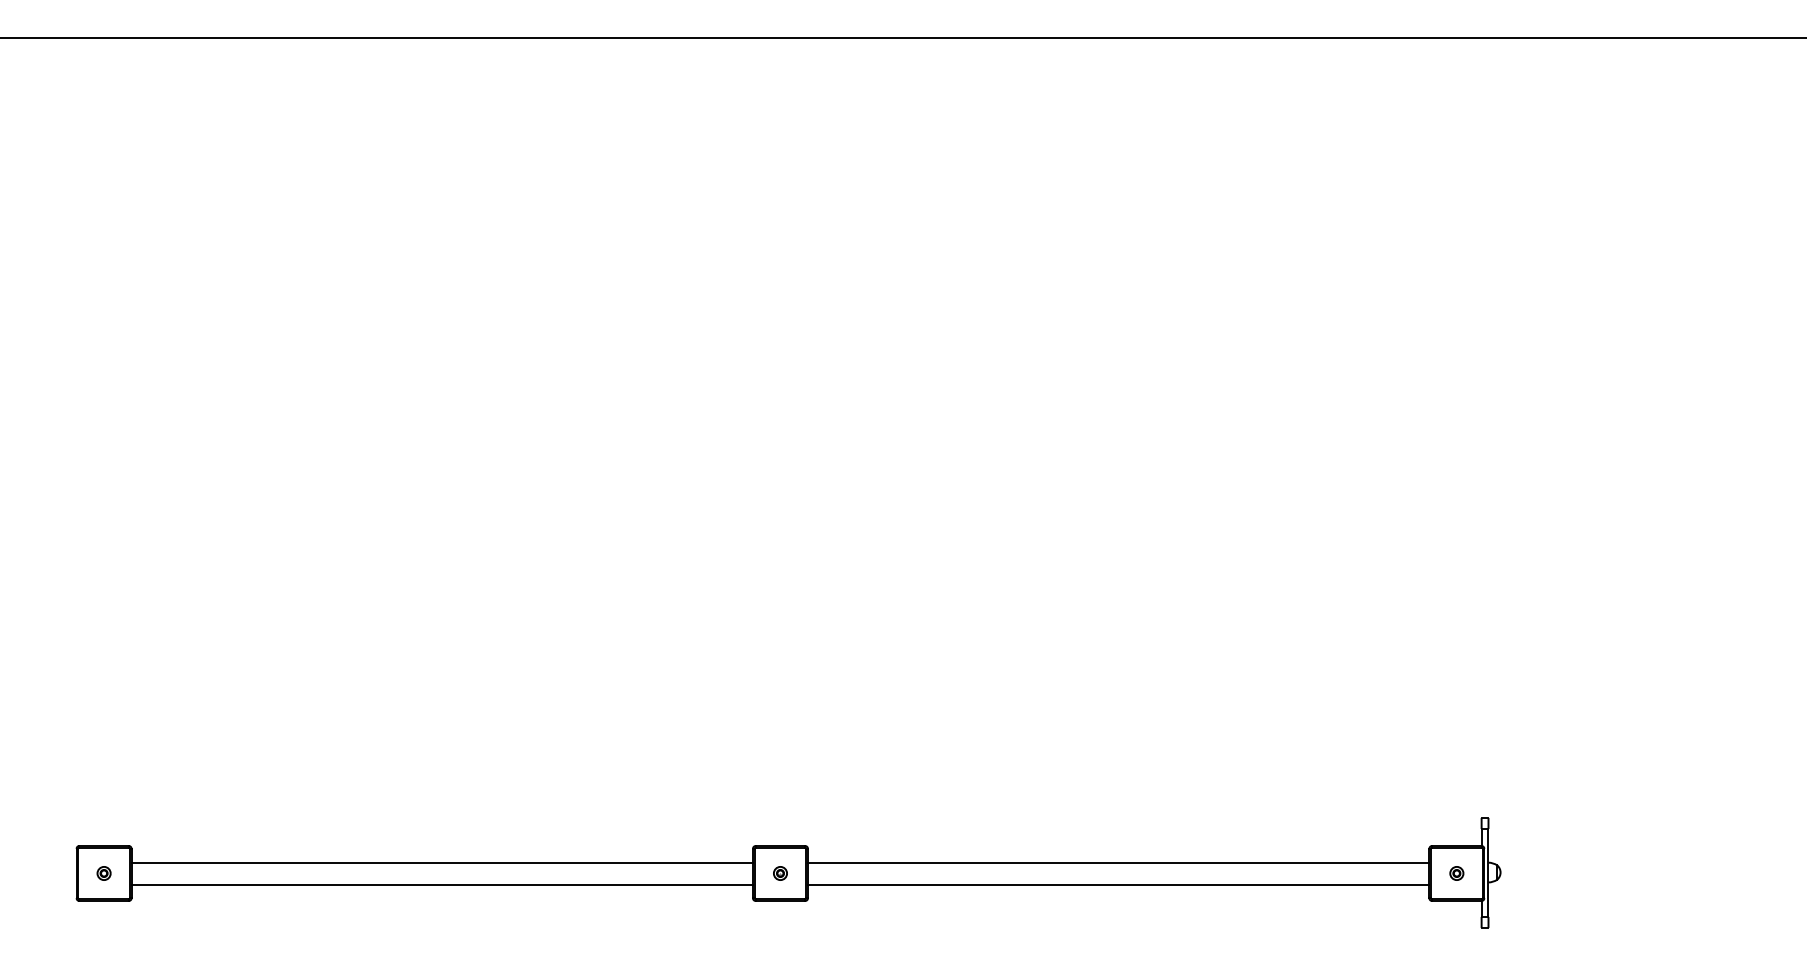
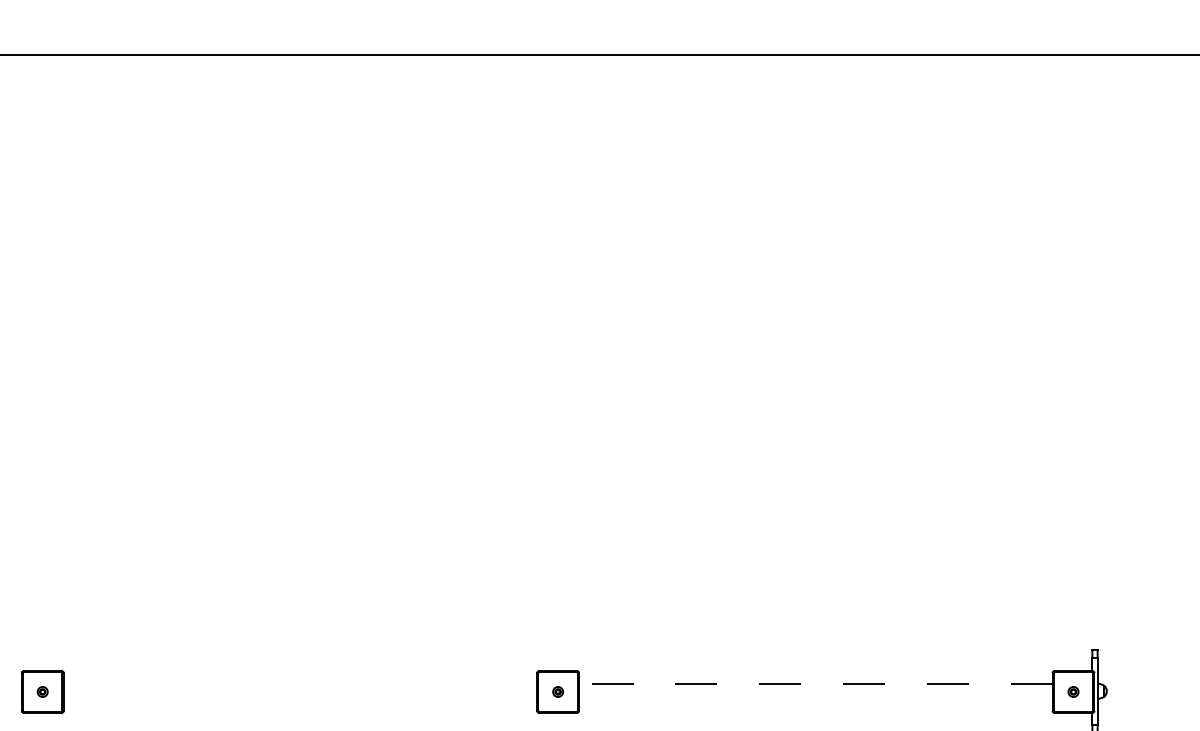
line: (441, 862) -> (299, 683), removed
line: (1118, 862) -> (815, 683), solid -> dashed
line: (441, 884) -> (299, 700), removed
line: (1118, 884) -> (815, 700), removed

